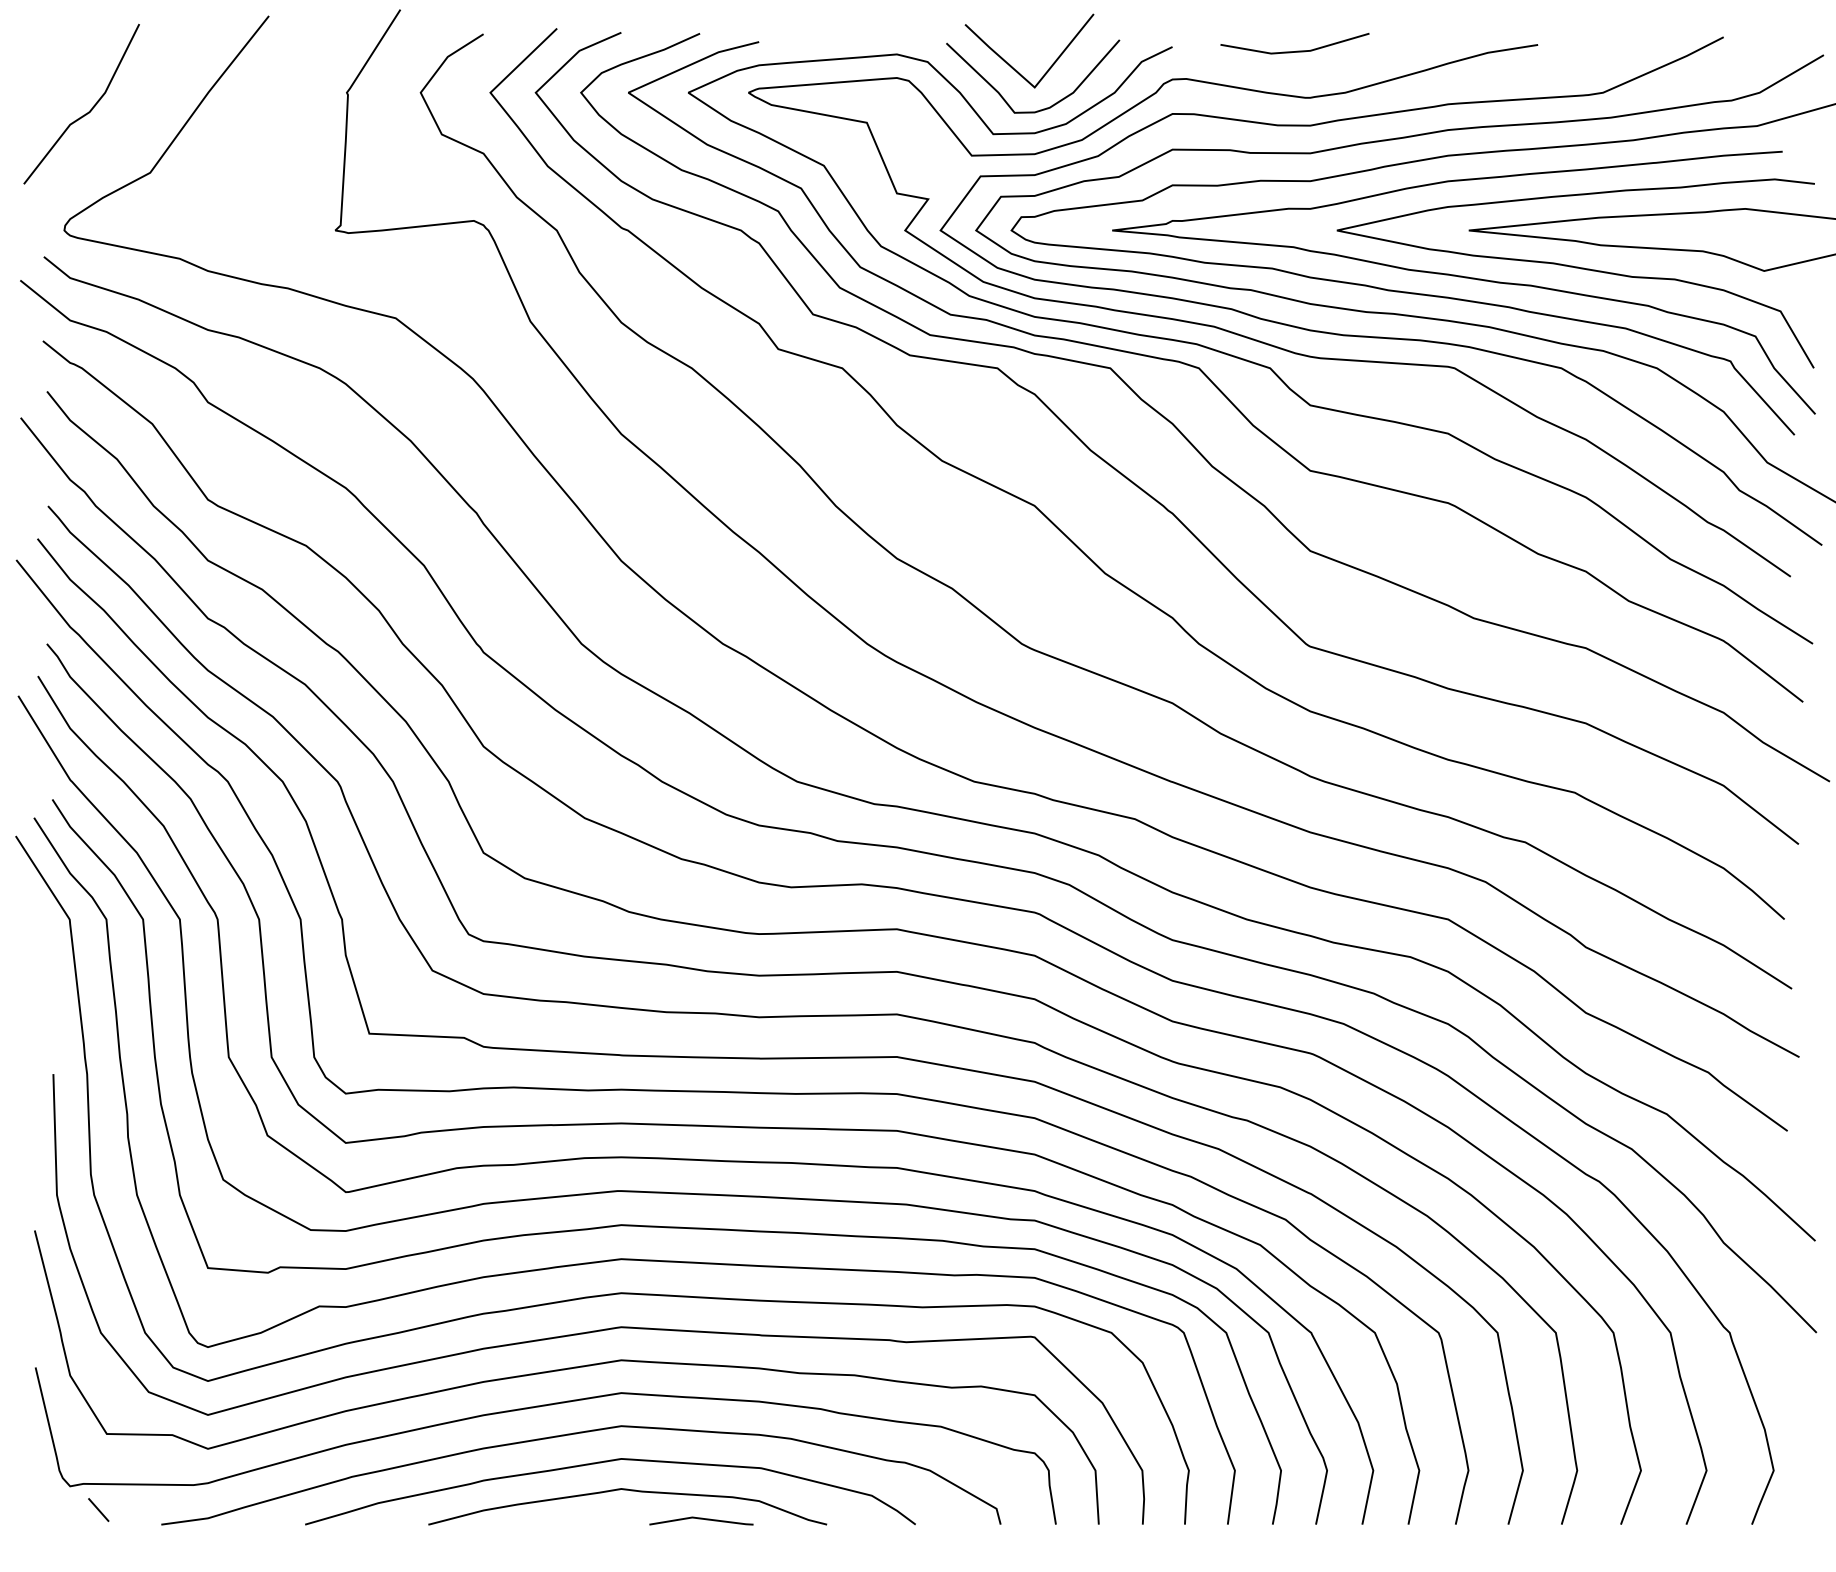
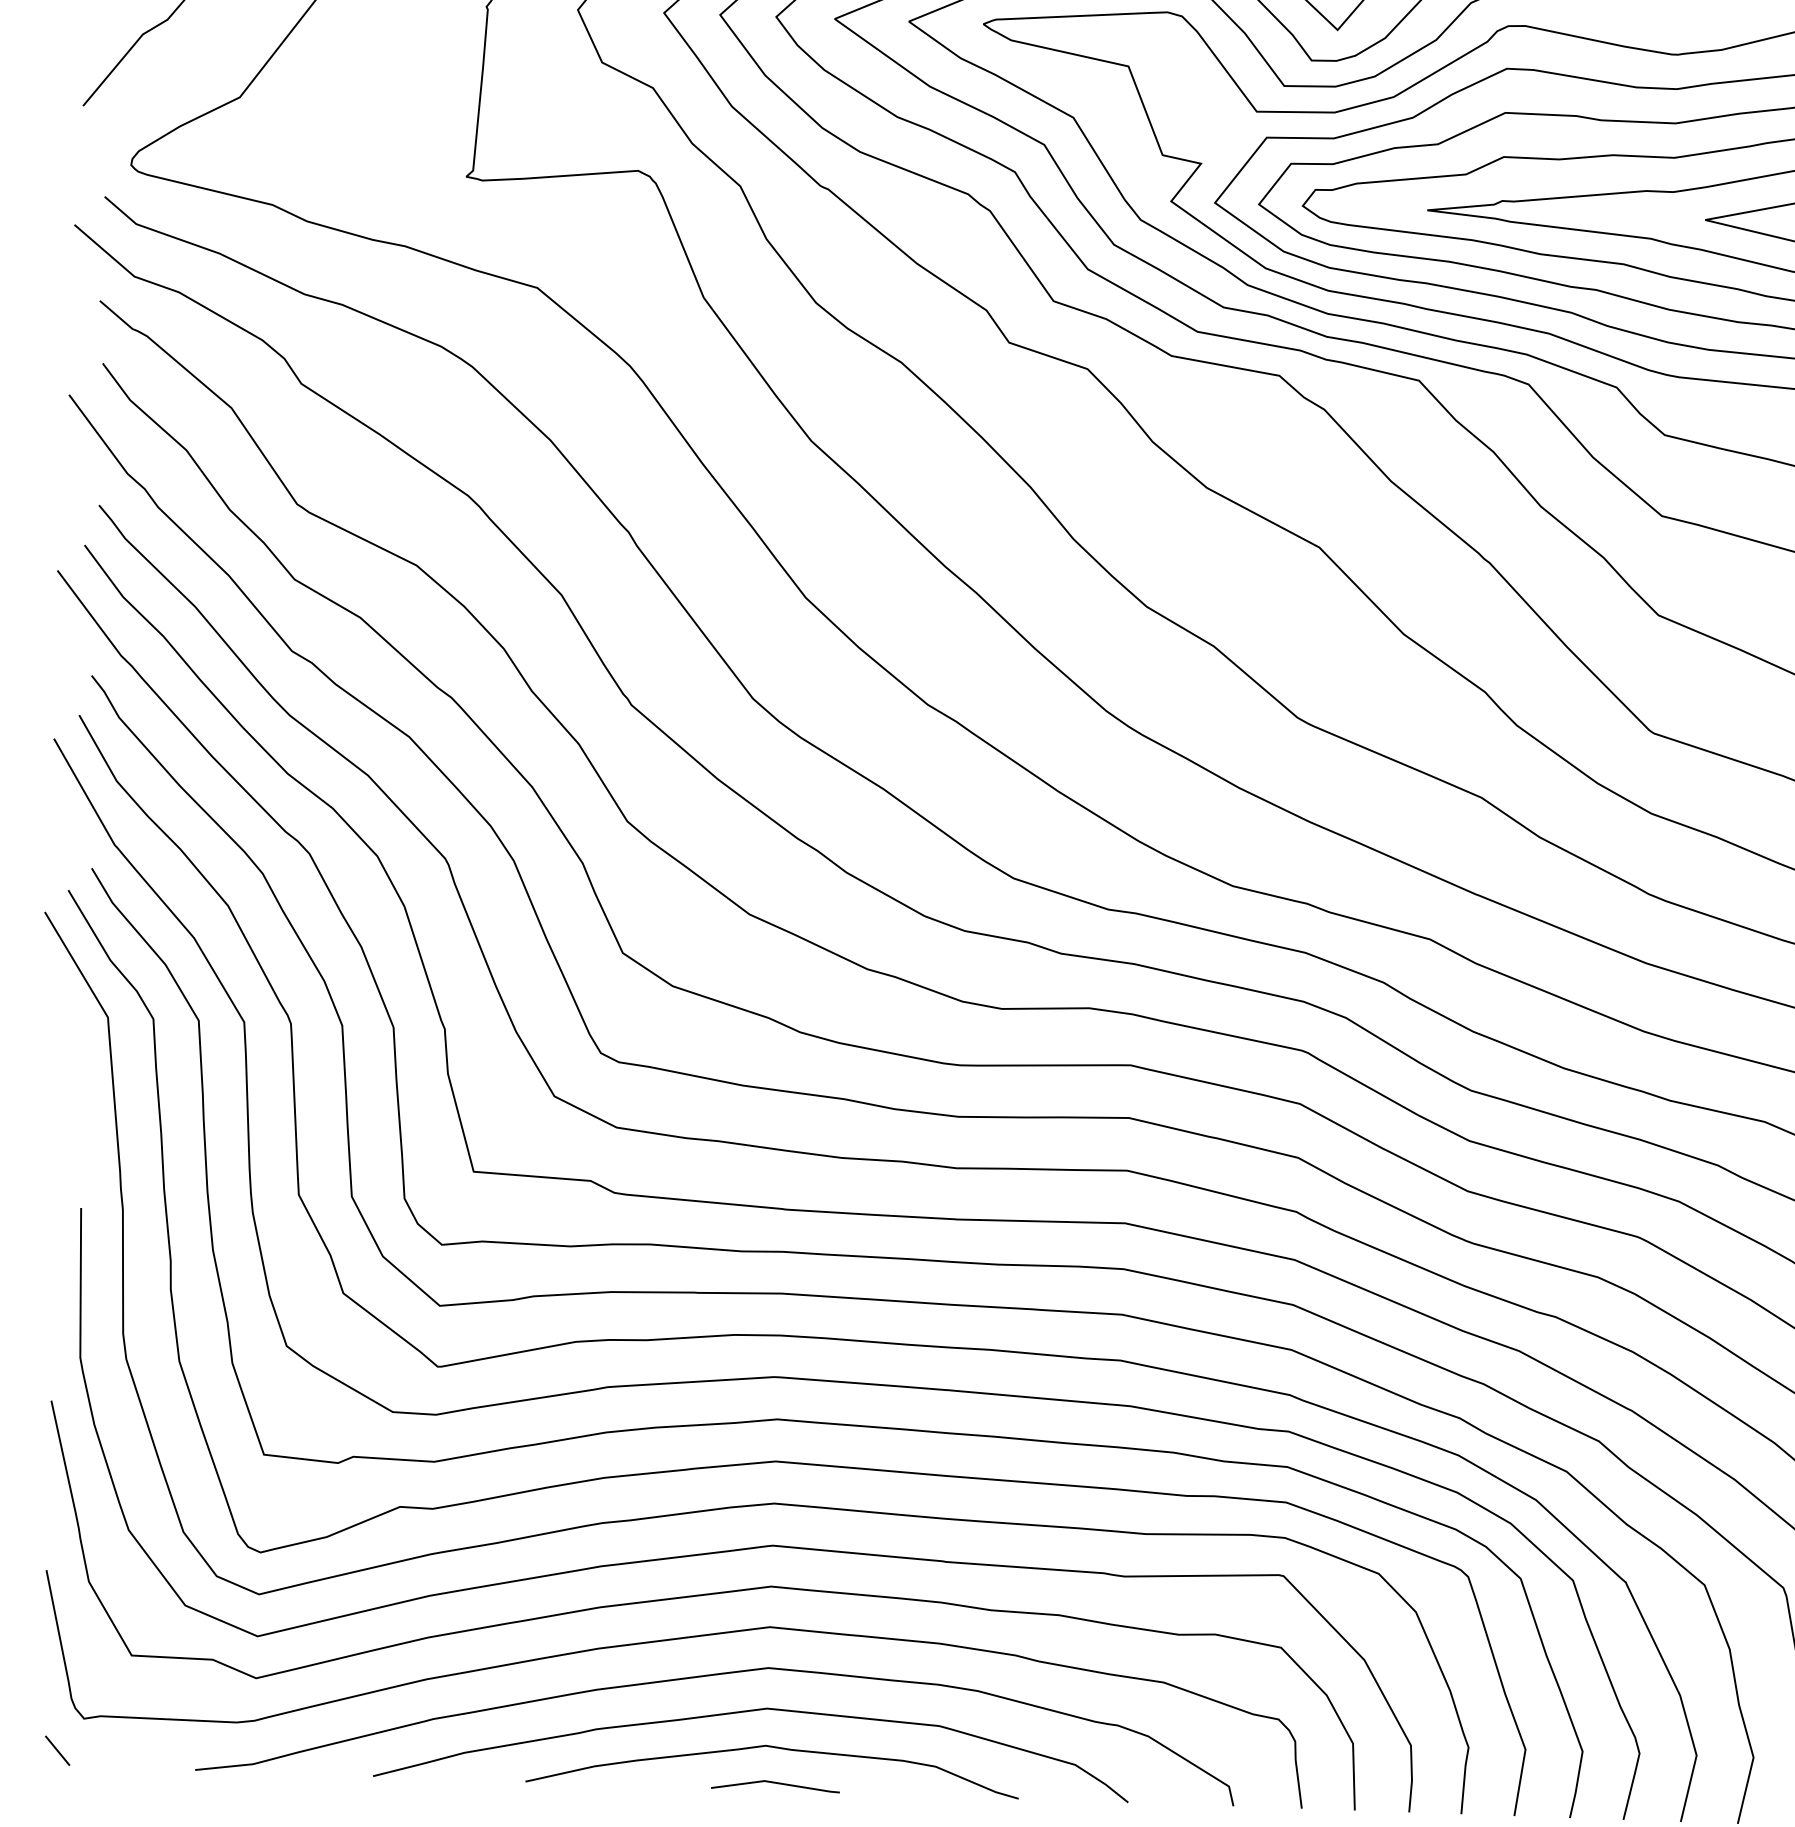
line: (98, 1509) -> (57, 1750), moved
line: (701, 1519) -> (775, 1783), moved

